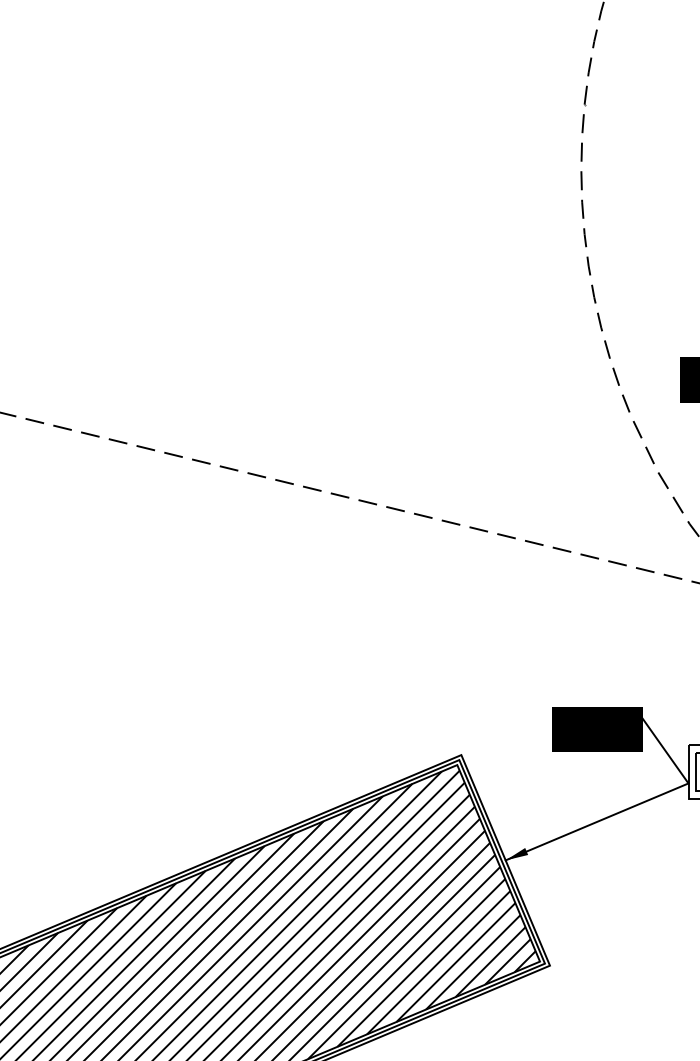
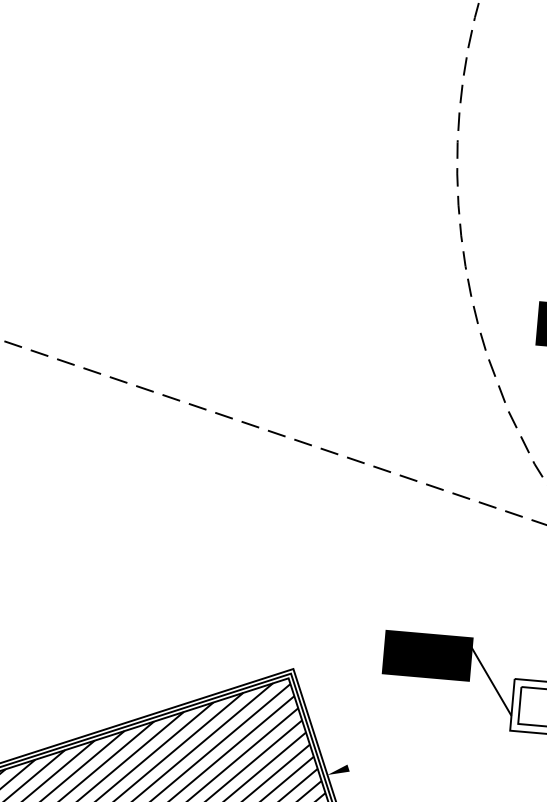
line: (596, 821) -> (418, 744), removed

